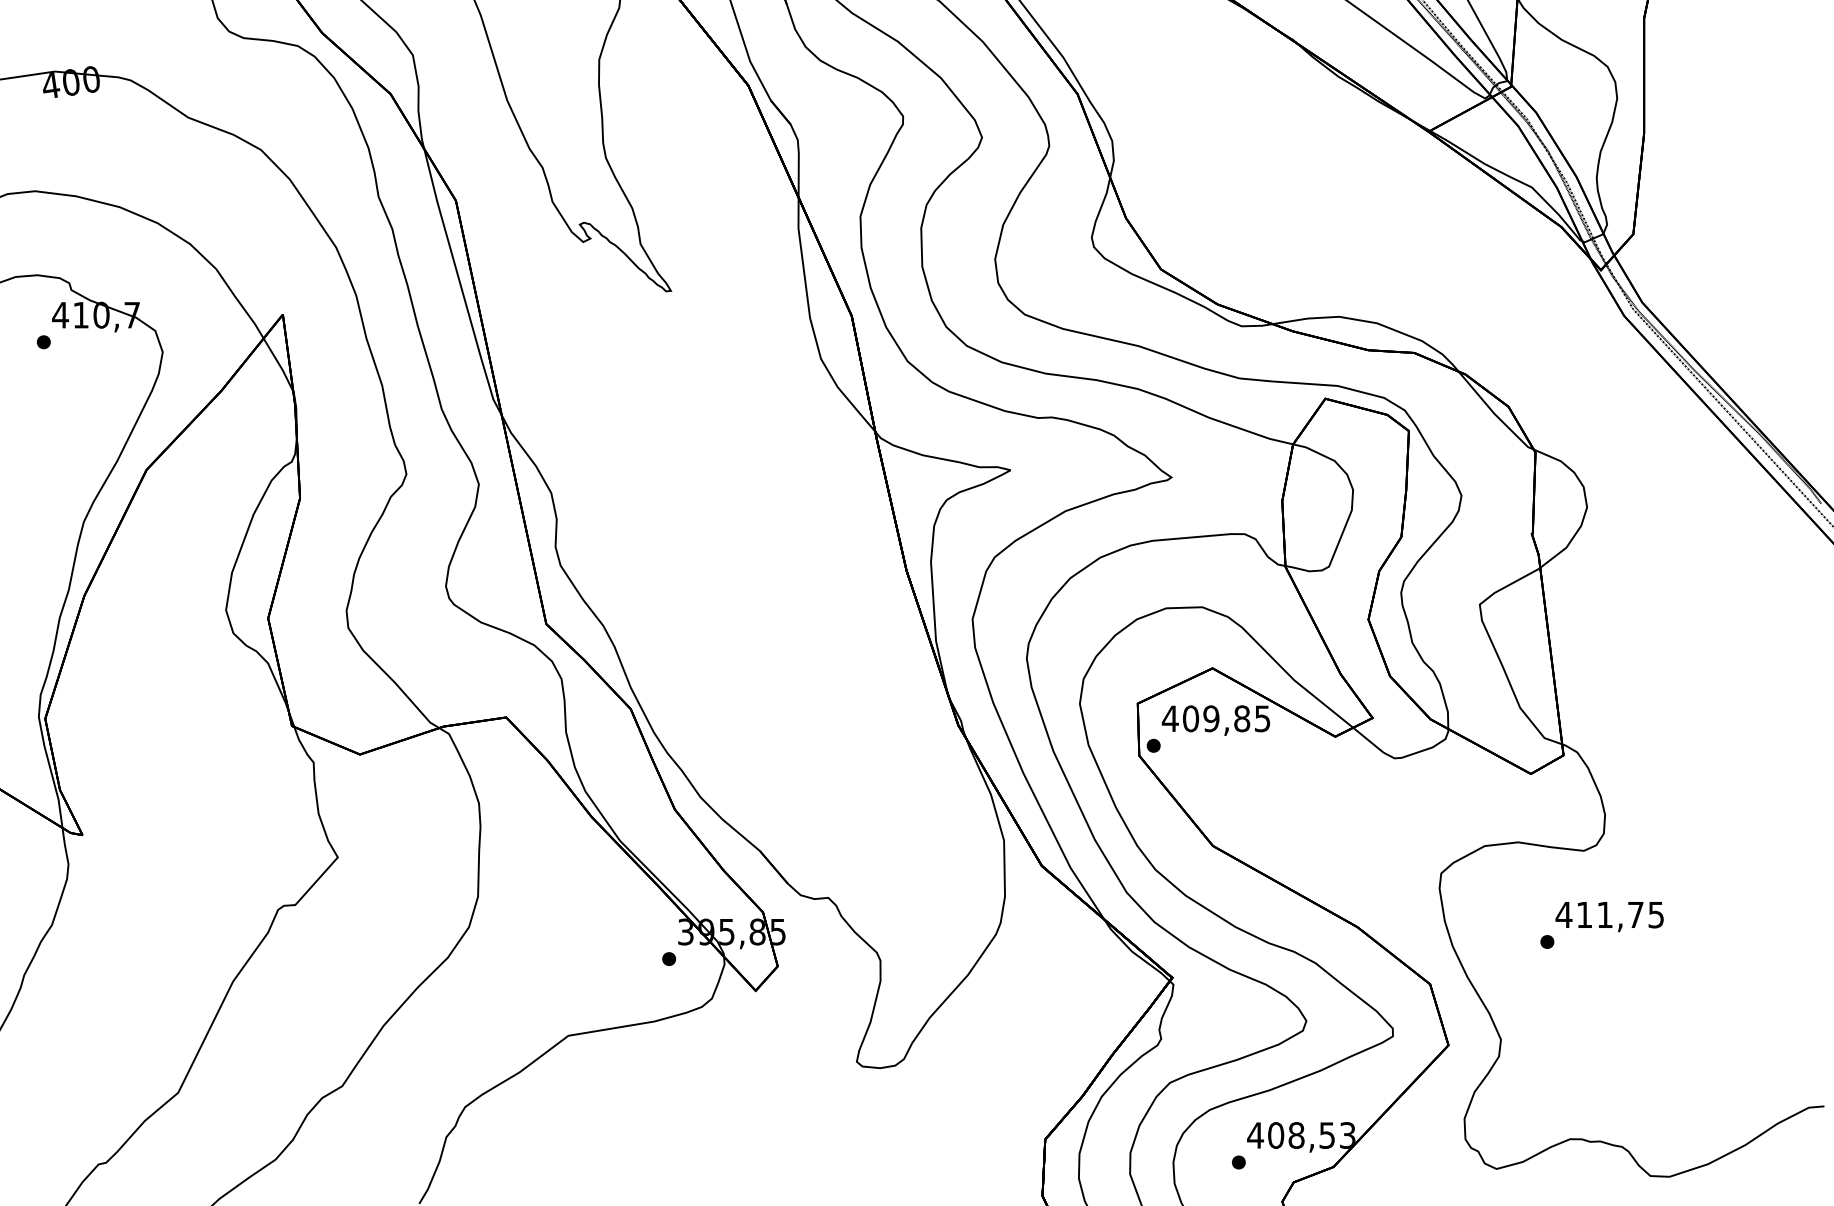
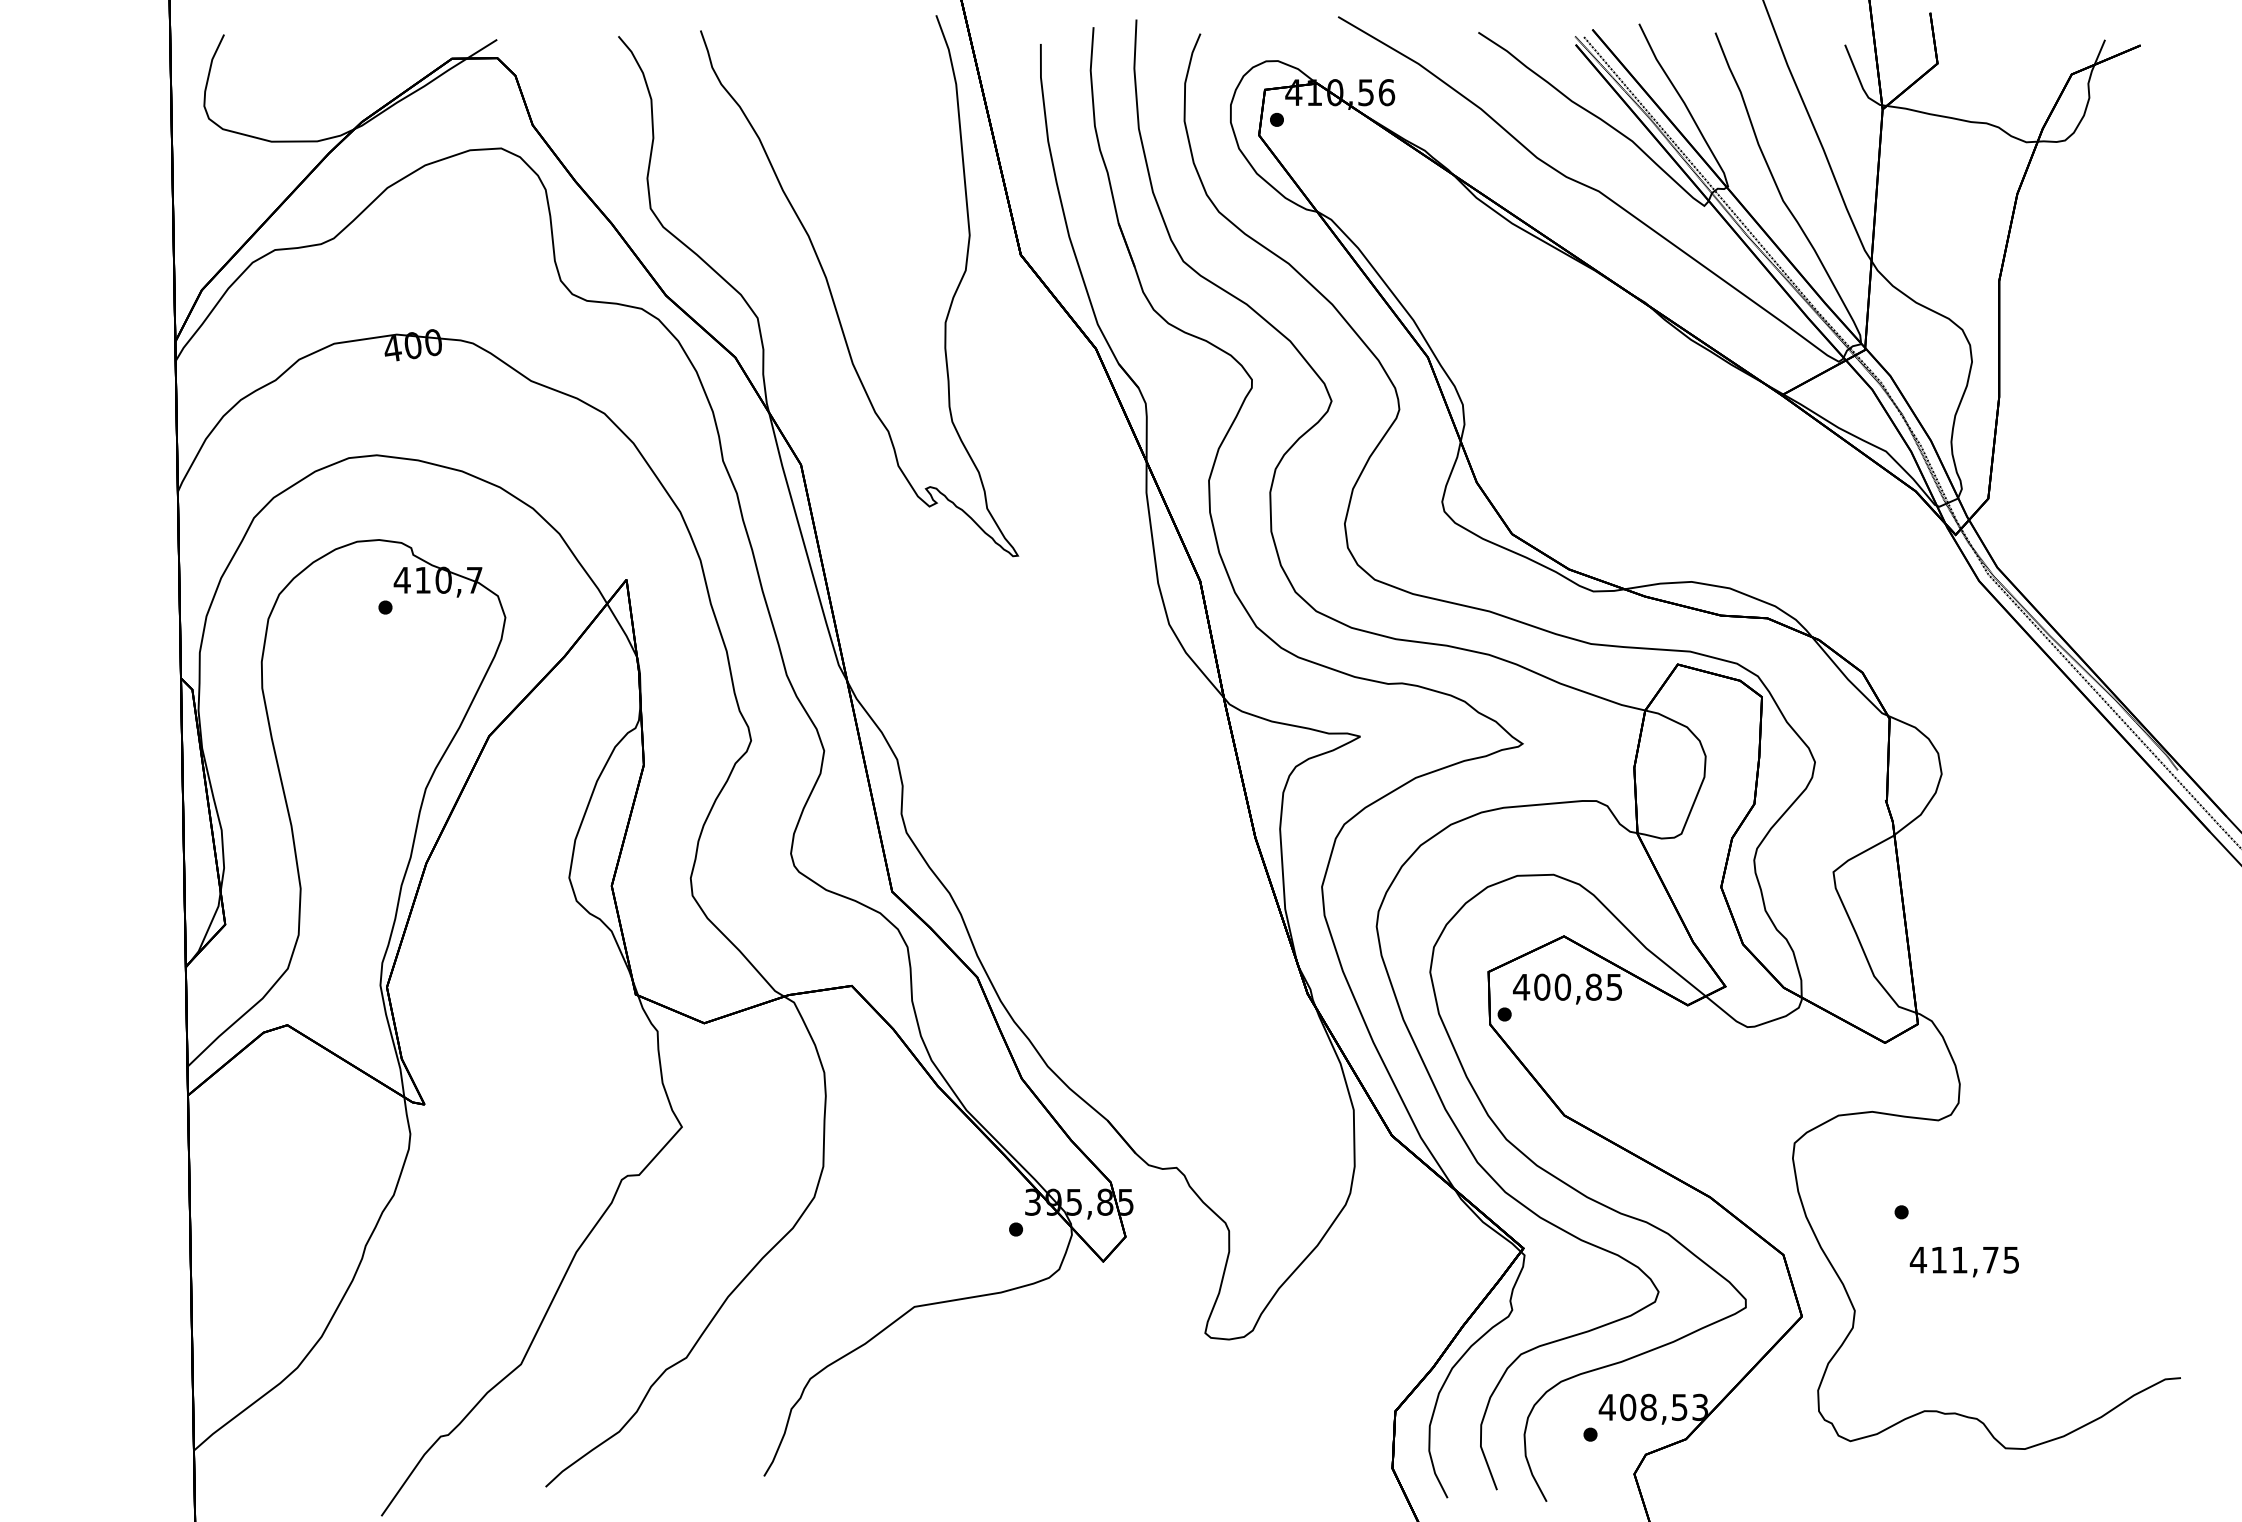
text: (1211, 719) -> (1562, 987), 409,85 -> 400,85
text: (1608, 917) -> (1963, 1262), moved

